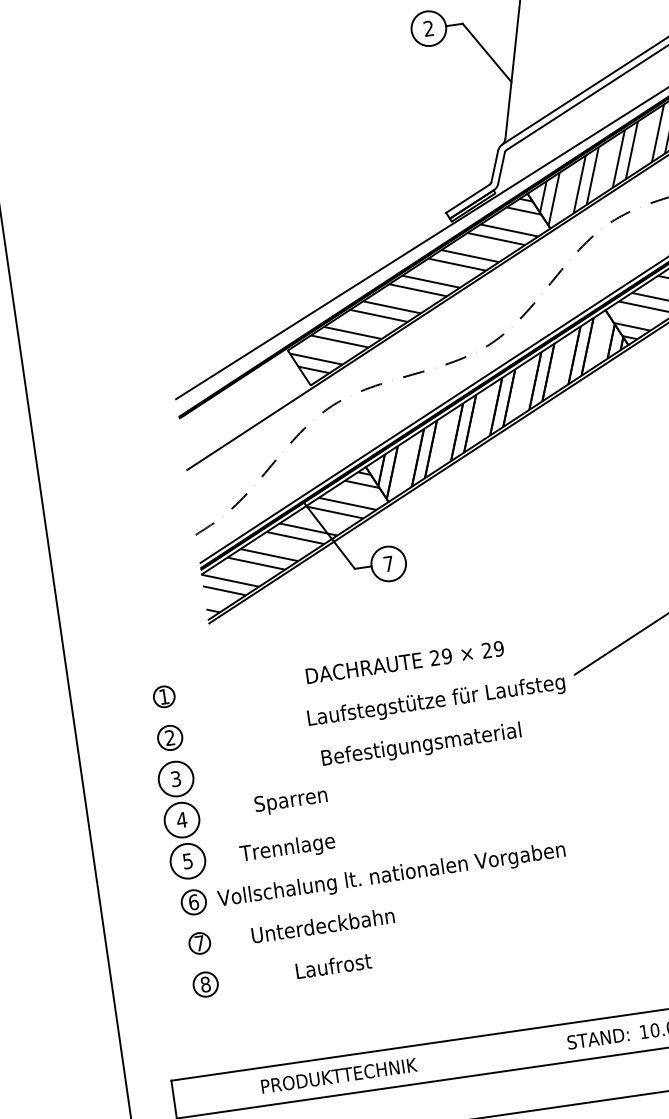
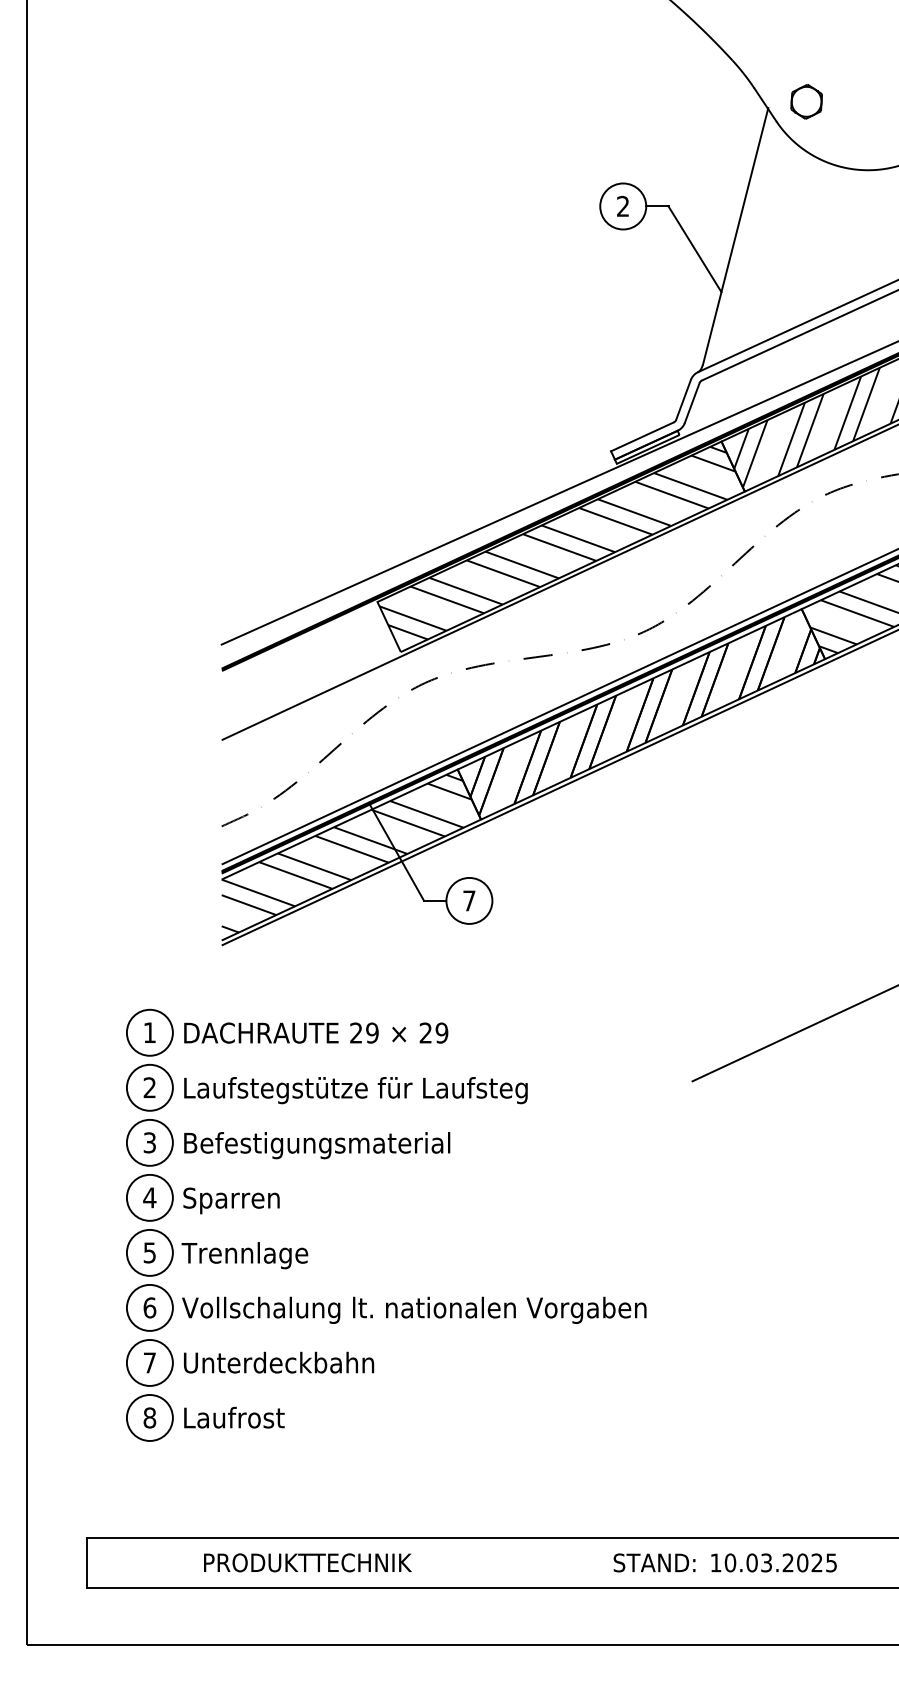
text: (405, 661) -> (316, 1032), moved
circle: (163, 696) -> (149, 1032), size x1.67
text: (436, 701) -> (355, 1090), moved
circle: (169, 737) -> (149, 1087), size x1.43
text: (421, 745) -> (317, 1145), moved
text: (291, 801) -> (231, 1200), moved
text: (287, 848) -> (244, 1255), moved
circle: (193, 902) -> (149, 1307), size x1.43
text: (323, 925) -> (279, 1362), moved
circle: (199, 943) -> (149, 1362), size x1.67
text: (333, 965) -> (234, 1417), moved
circle: (205, 984) -> (149, 1417), size x1.43

